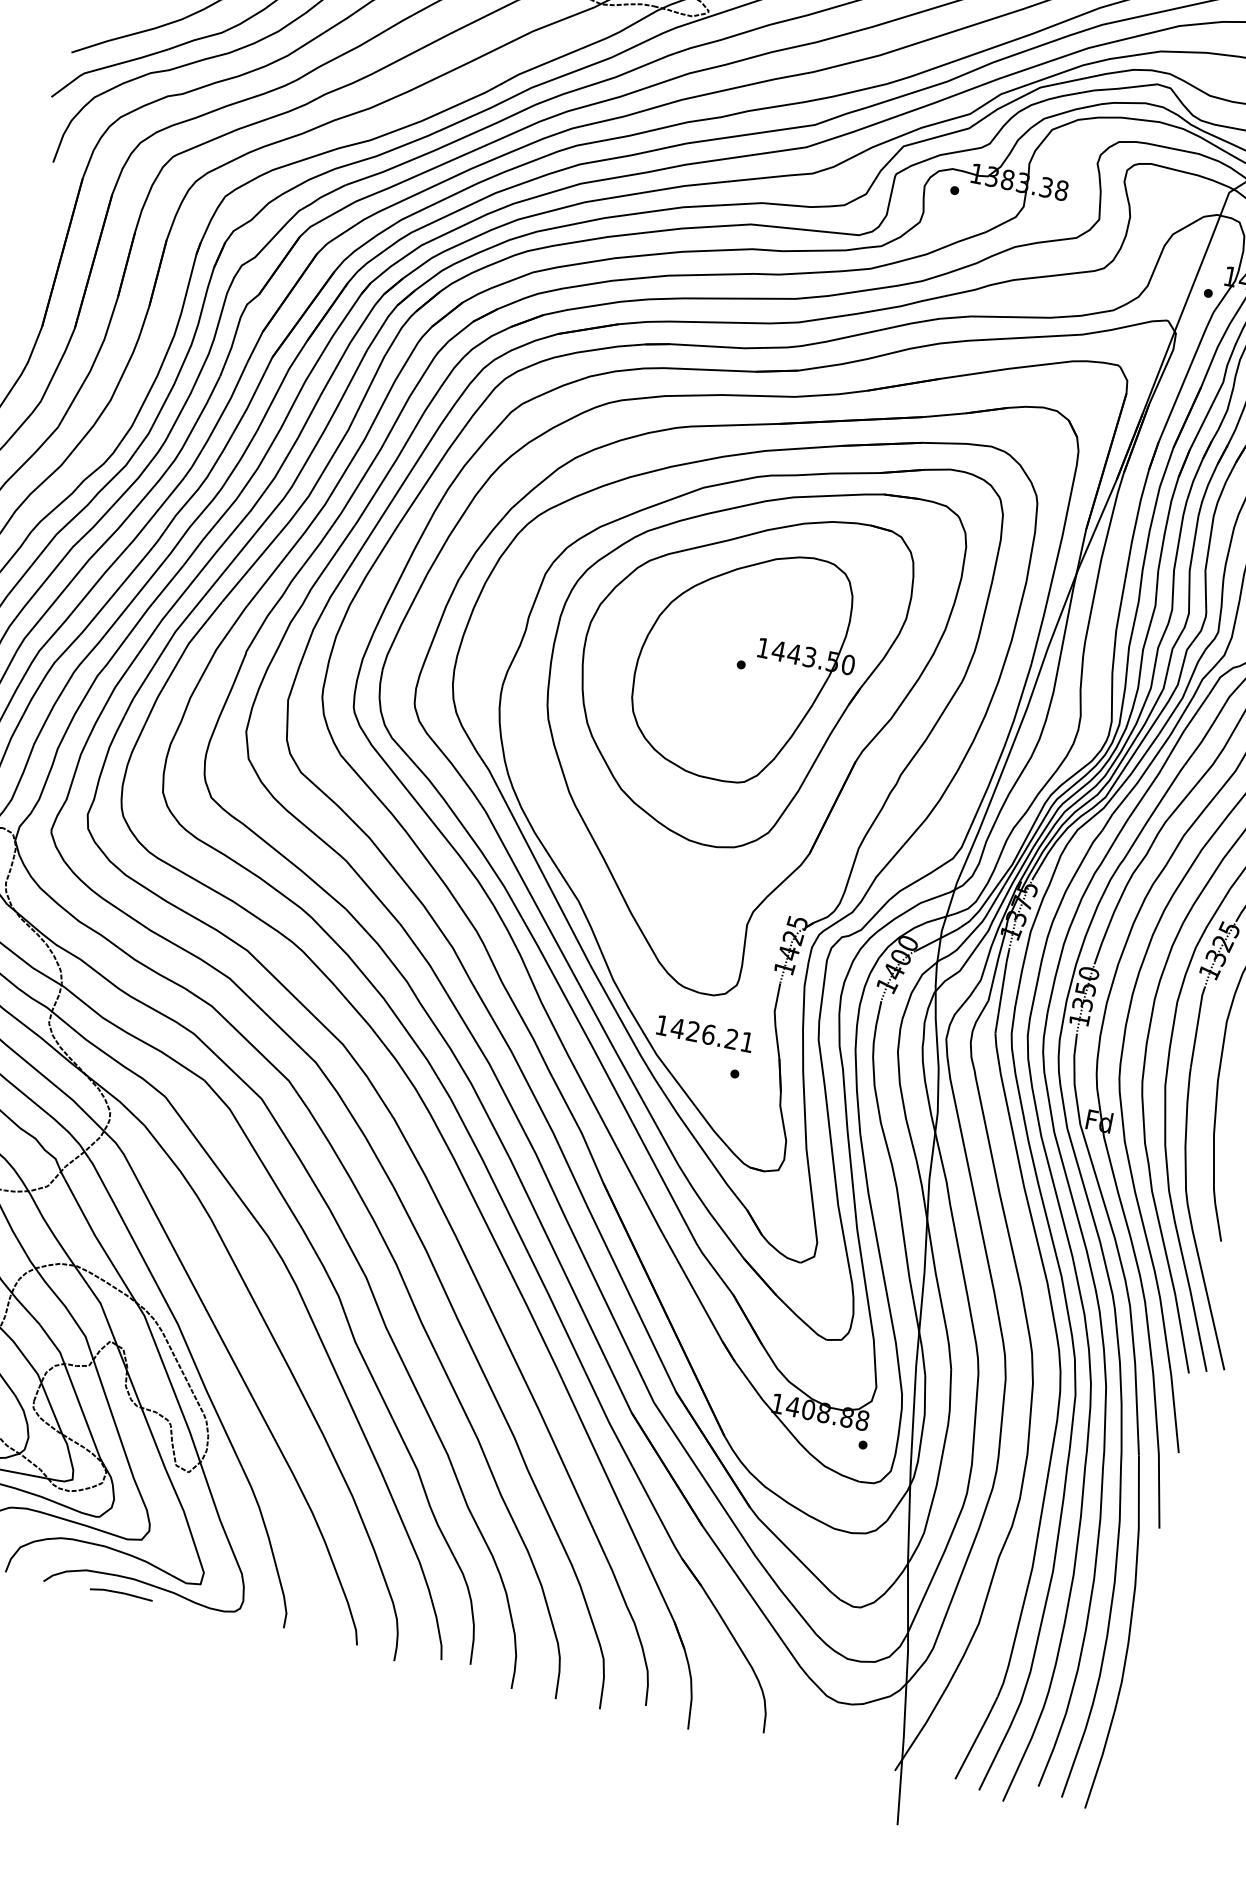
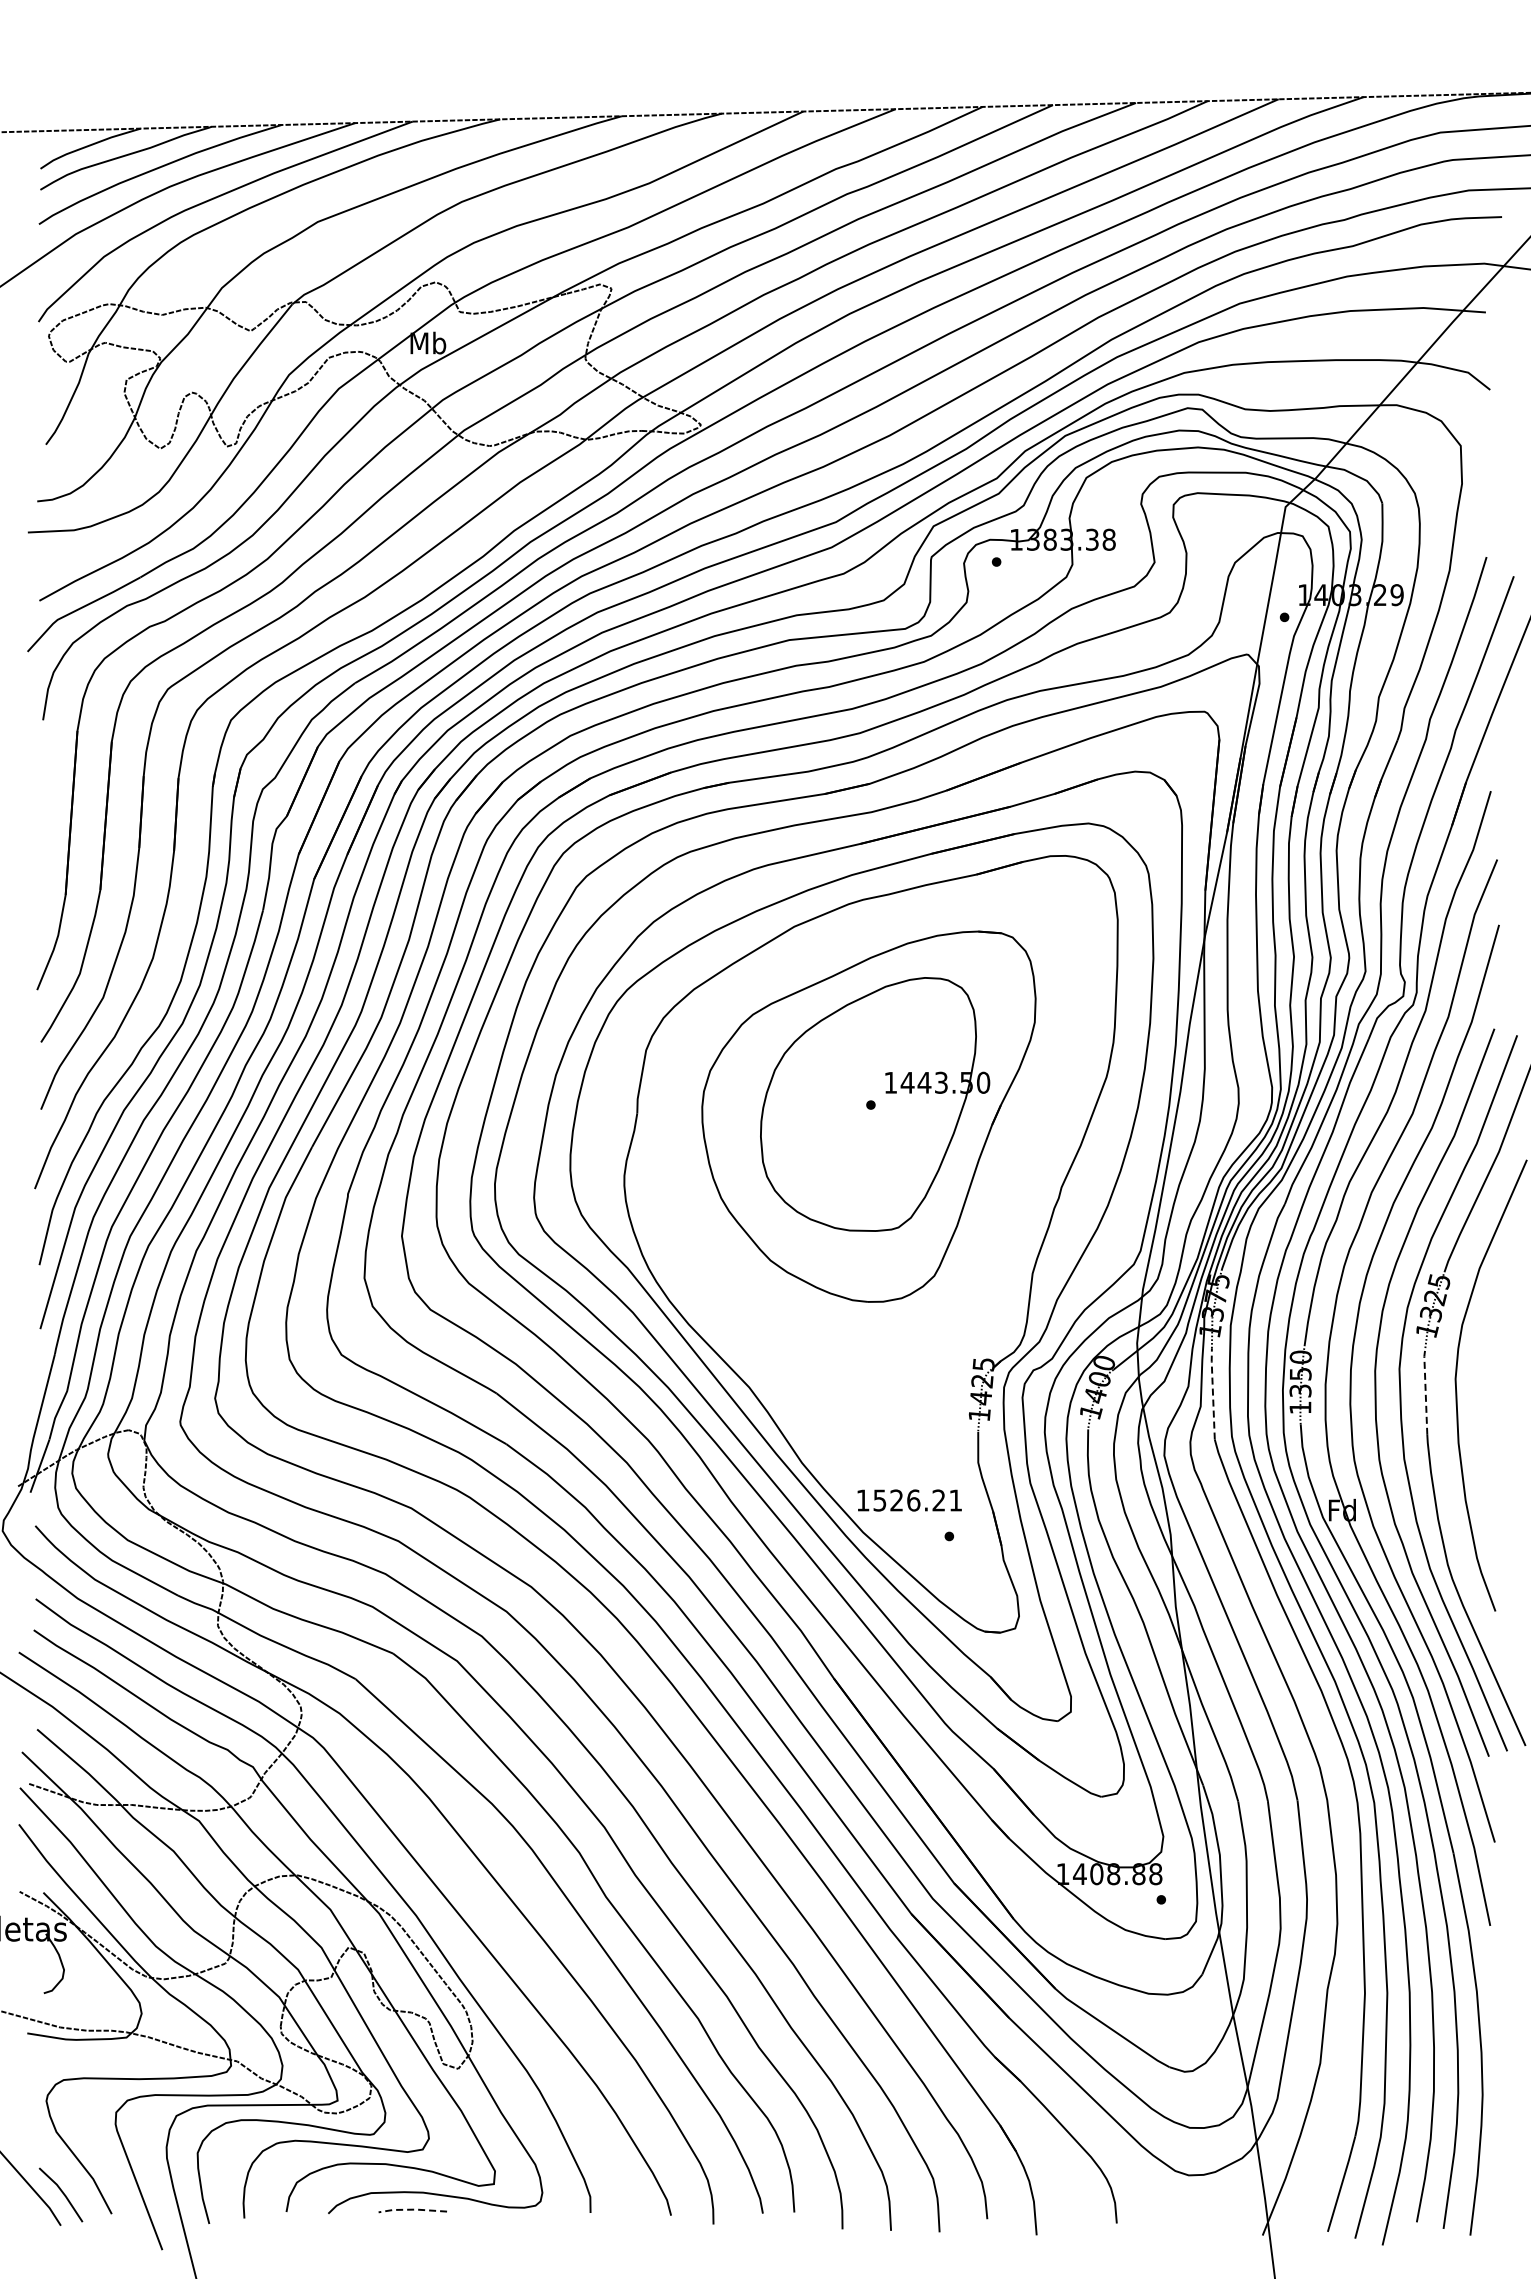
part: (733, 730) -> (876, 1175), removed
line: (1001, 989) -> (1212, 1392), solid -> dashed
line: (1197, 1026) -> (1425, 1390), solid -> dashed
text: (677, 1028) -> (879, 1500), 1426.21 -> 1526.21
line: (121, 1592) -> (412, 2209), solid -> dashed

